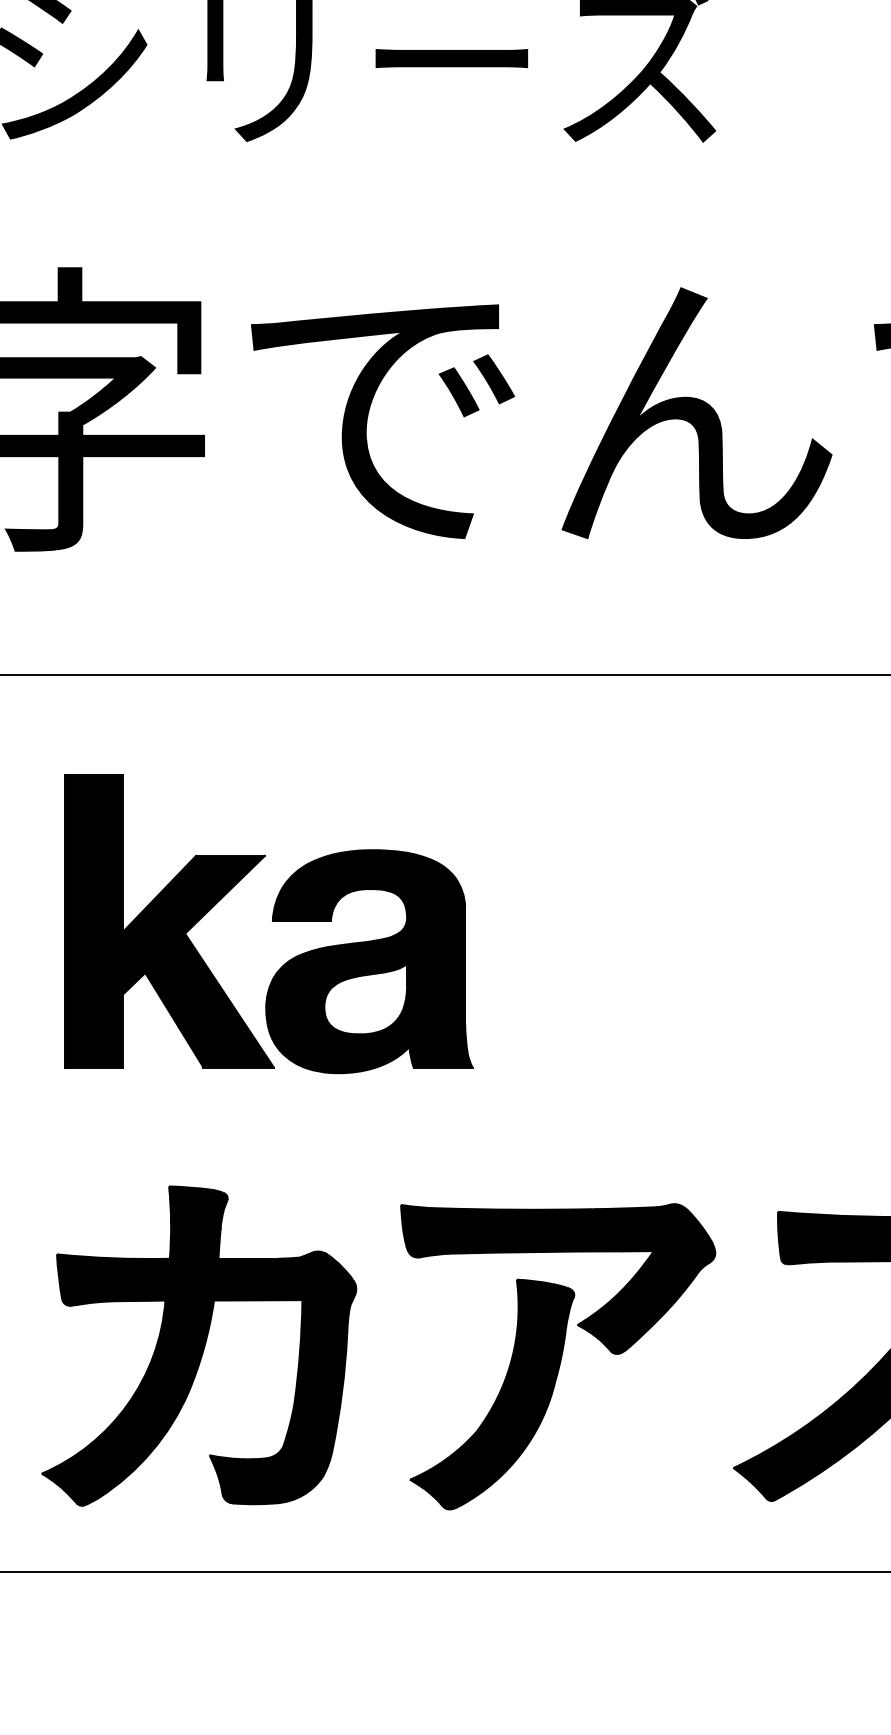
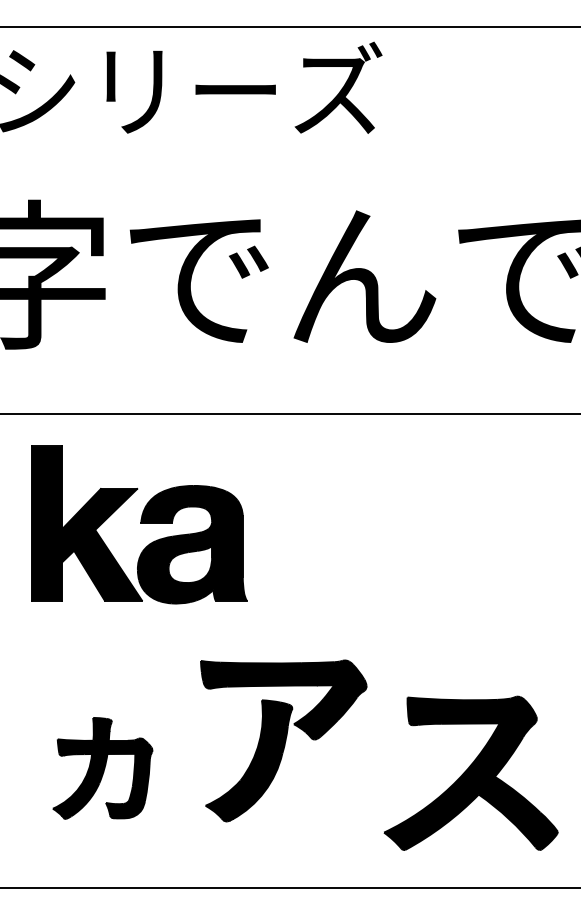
part: (269, 925) -> (139, 525), moved
part: (199, 1346) -> (102, 768), size x0.6
part: (557, 1355) -> (283, 740), moved

